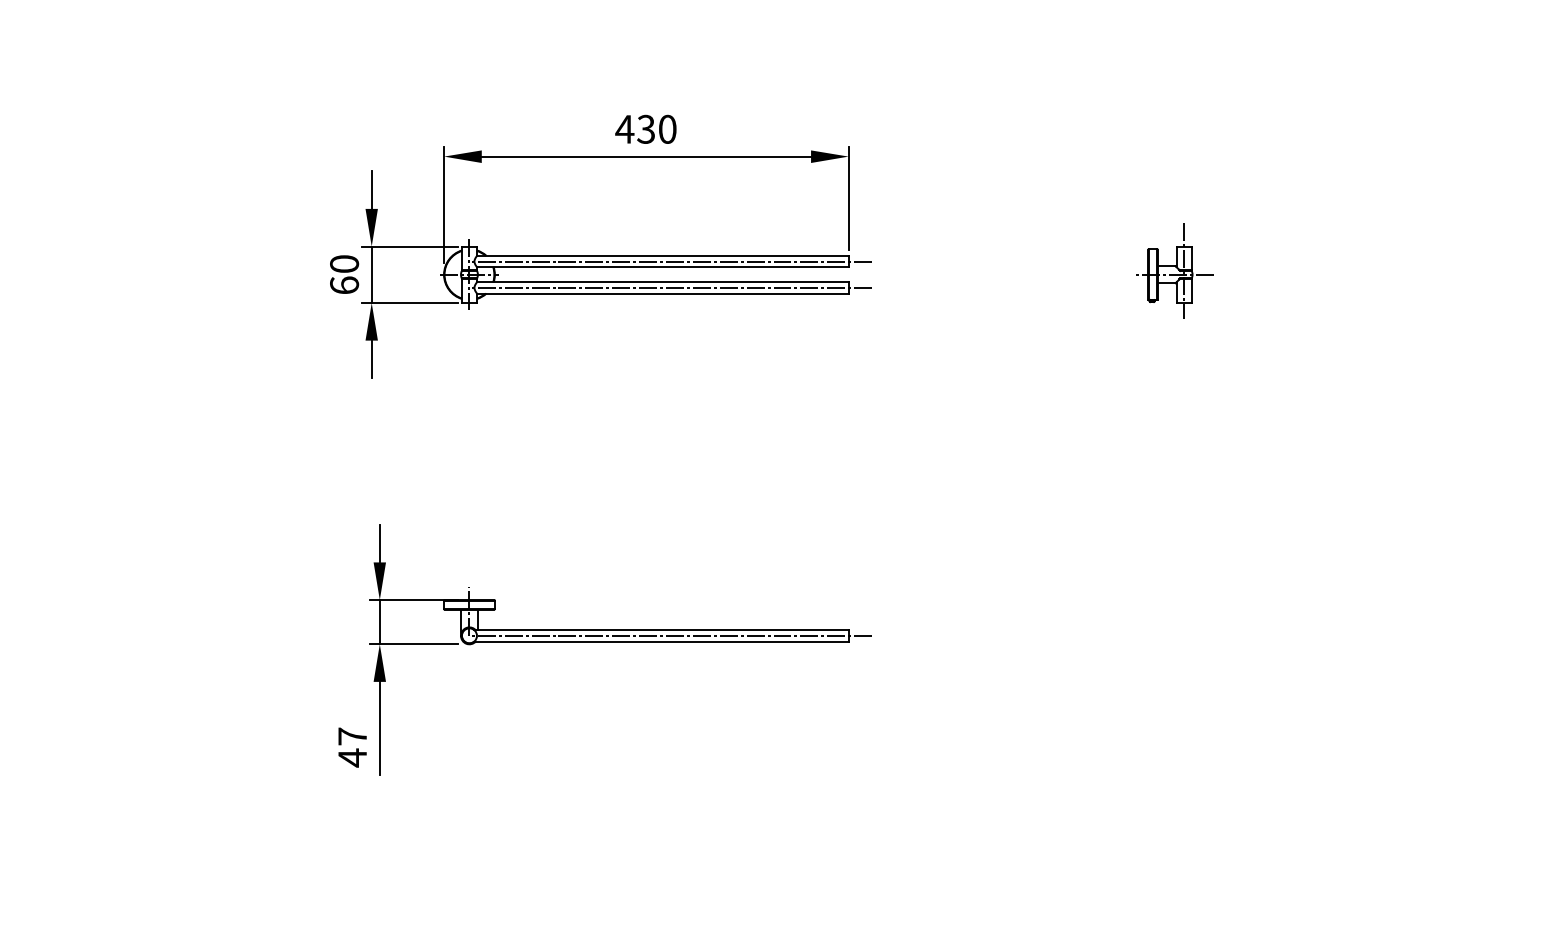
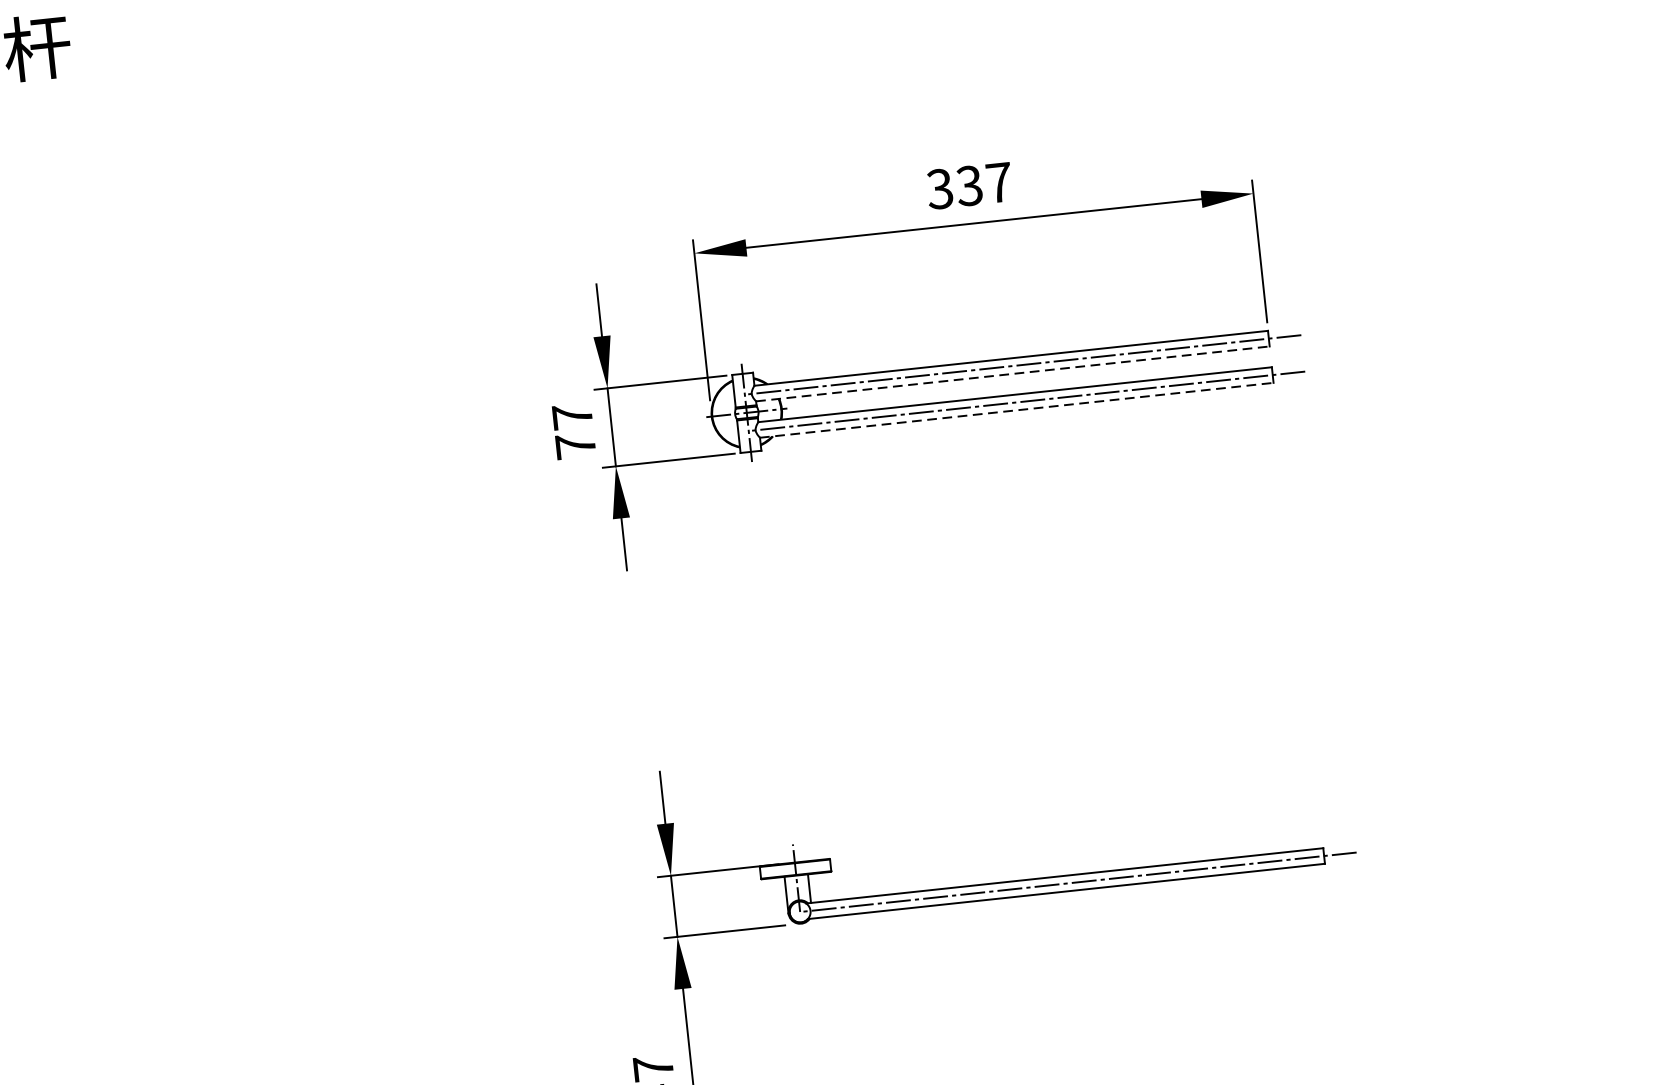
text: (645, 128) -> (968, 184), 430 -> 337
line: (662, 267) -> (1012, 374), solid -> dashed
text: (344, 274) -> (574, 431), 60 -> 77
line: (662, 293) -> (1016, 410), solid -> dashed

